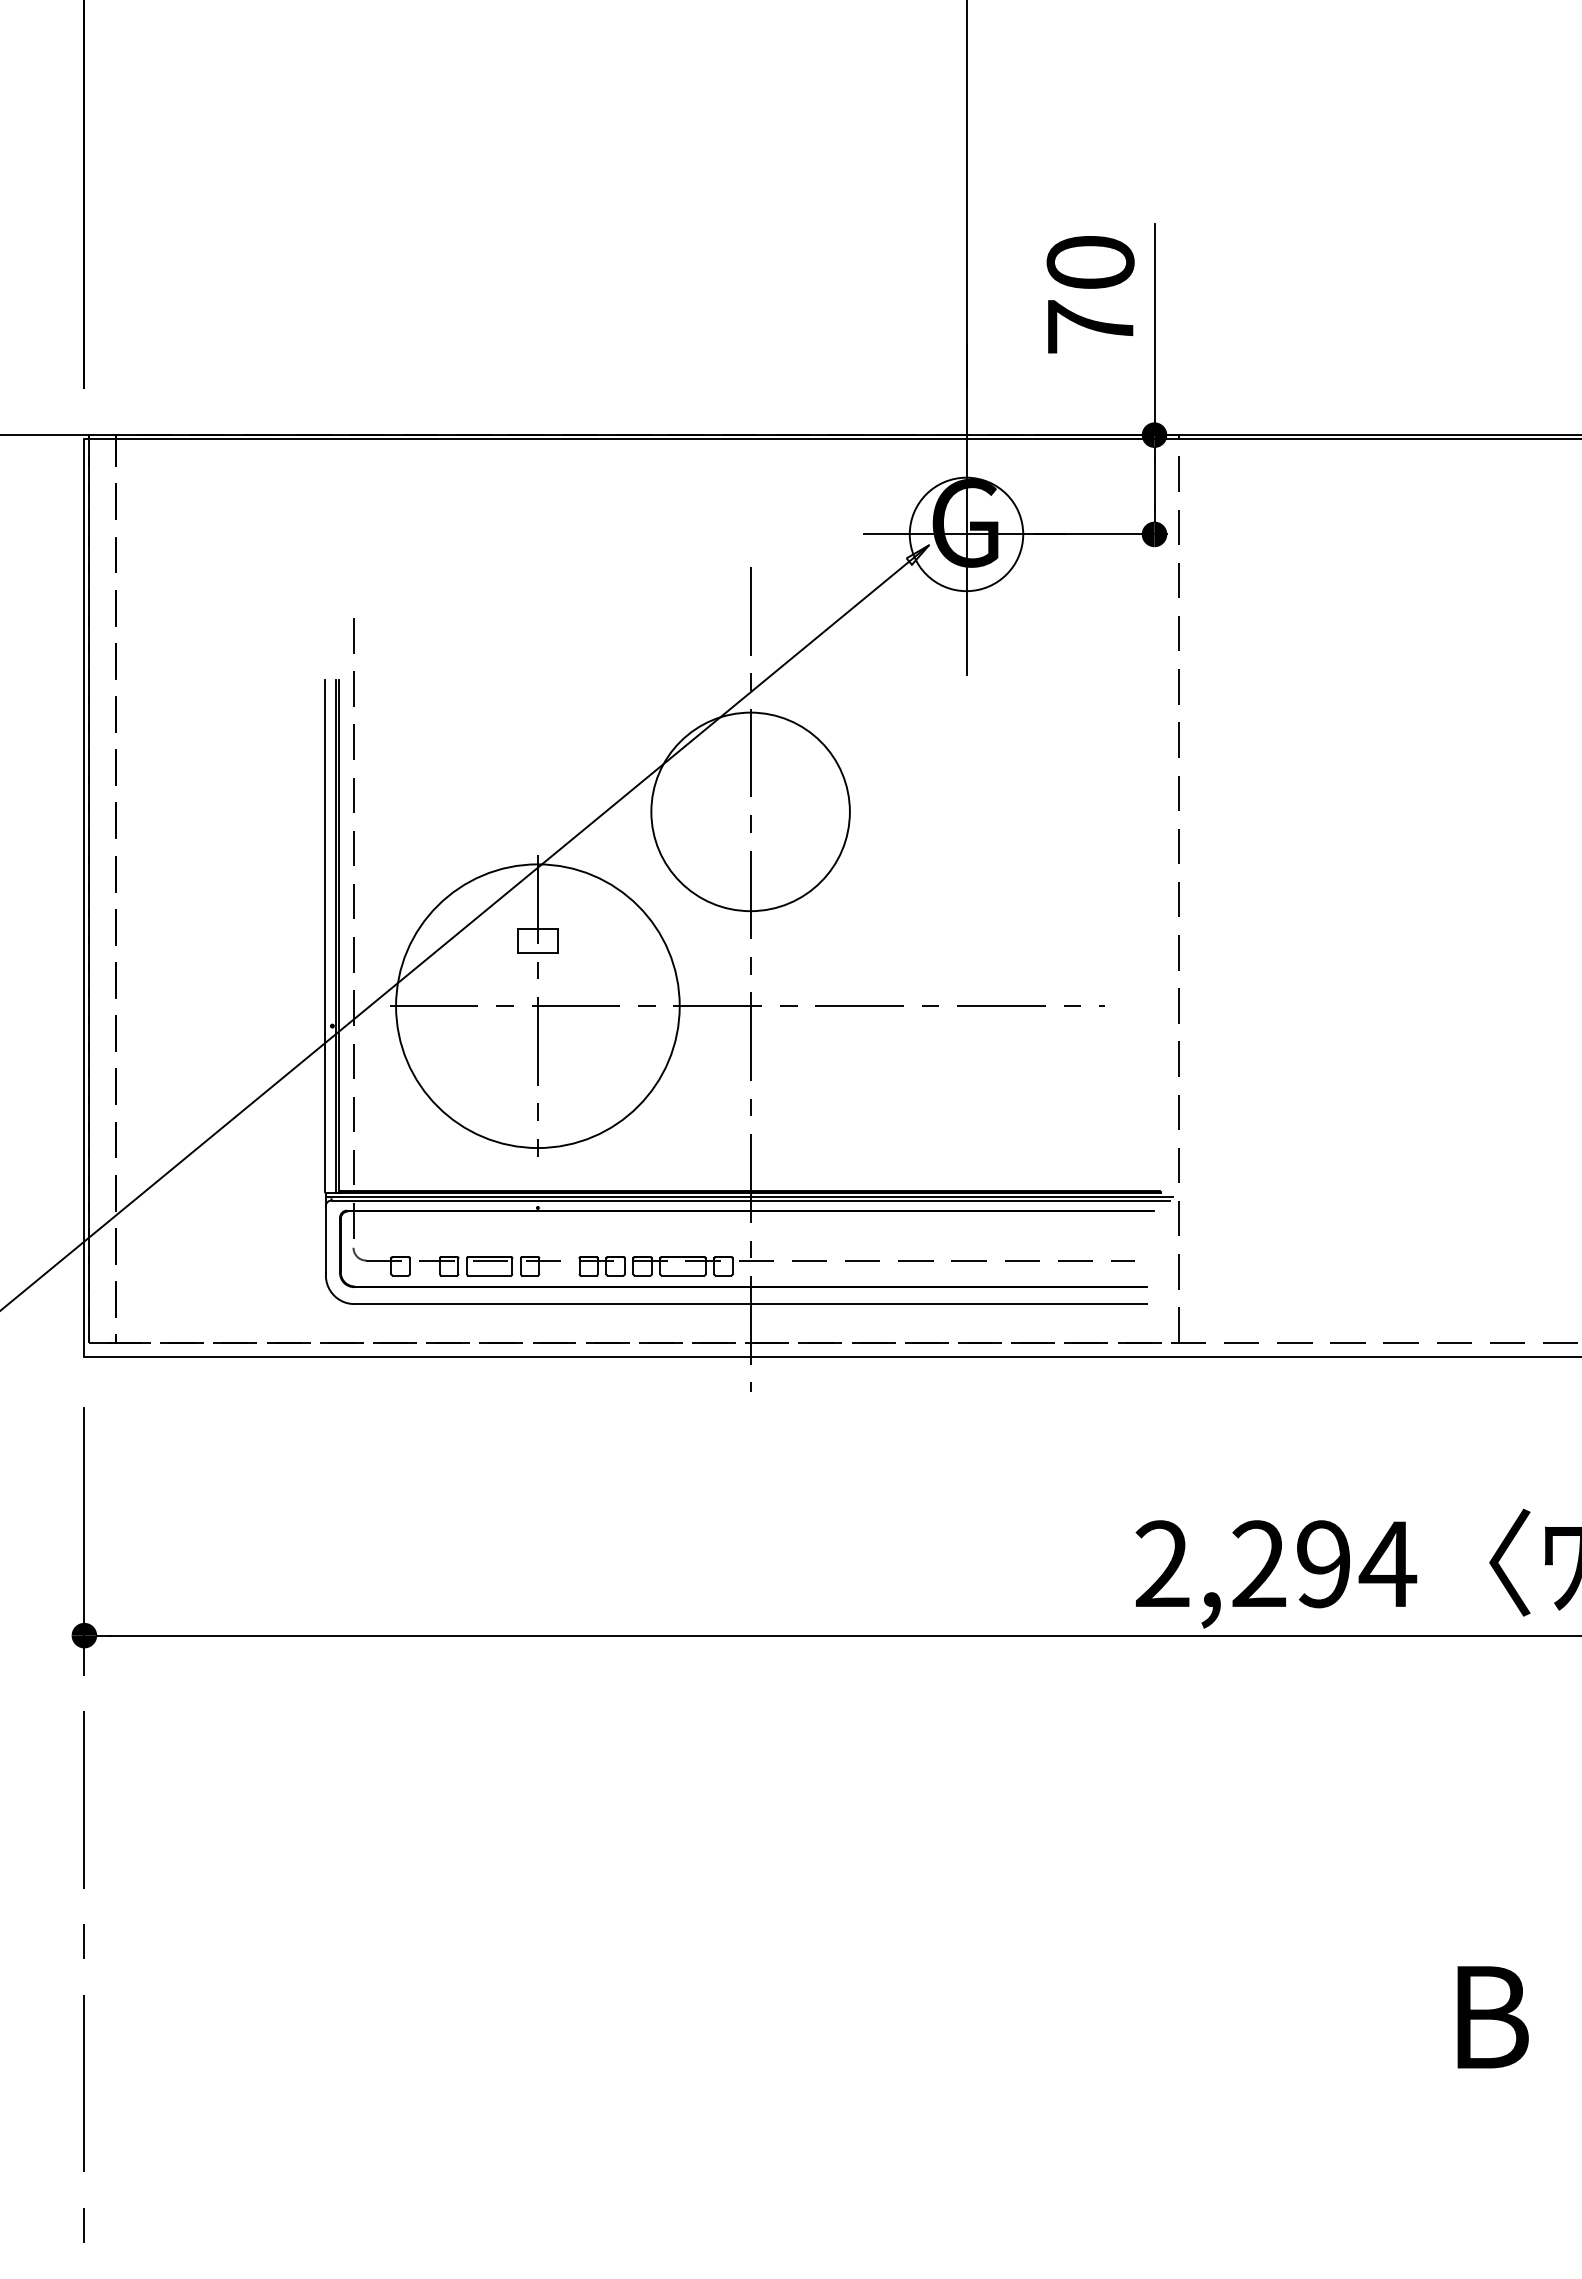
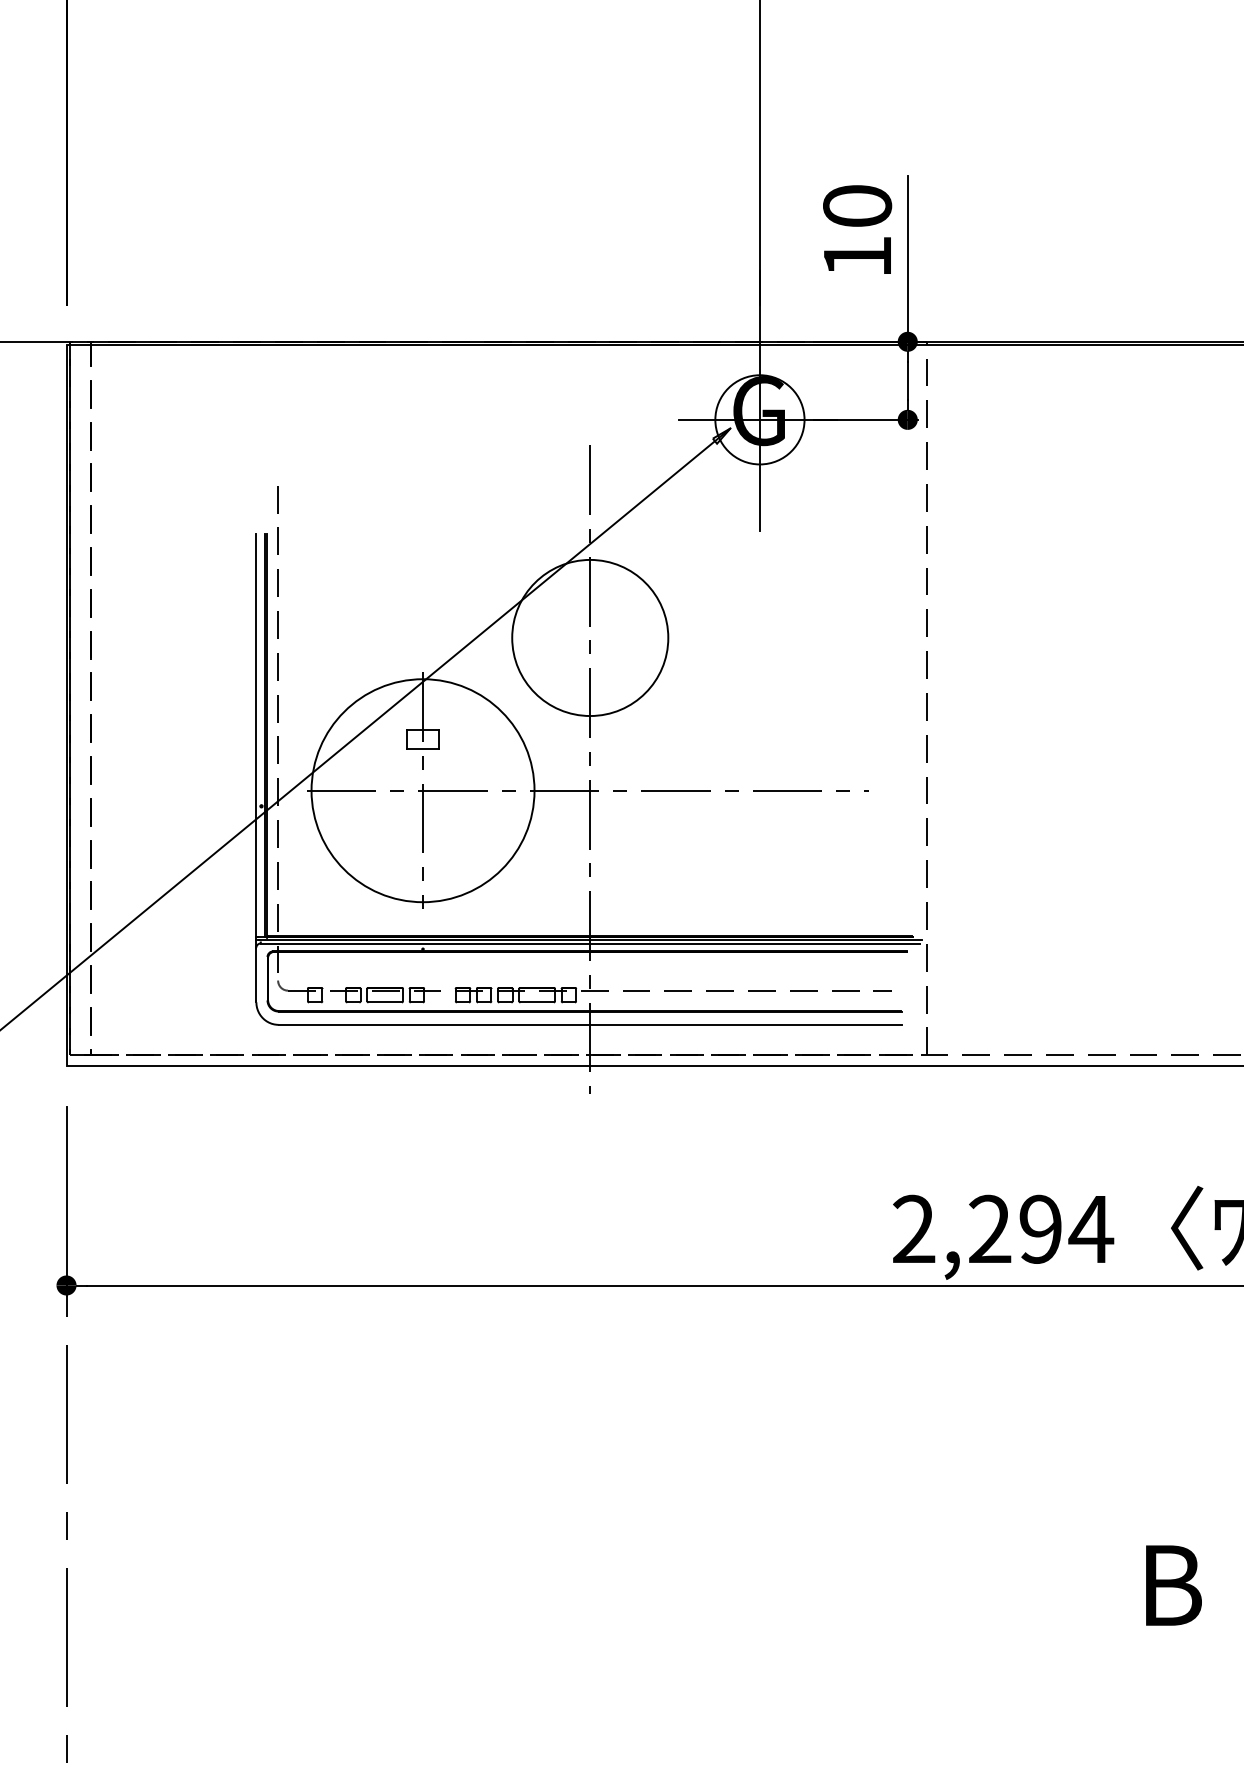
text: (1090, 326) -> (857, 256), 70 -> 10

